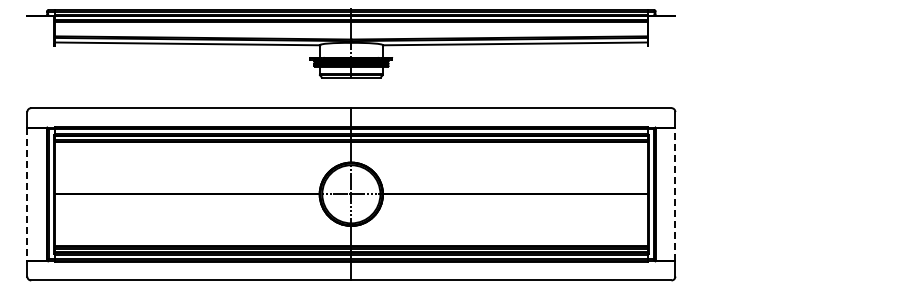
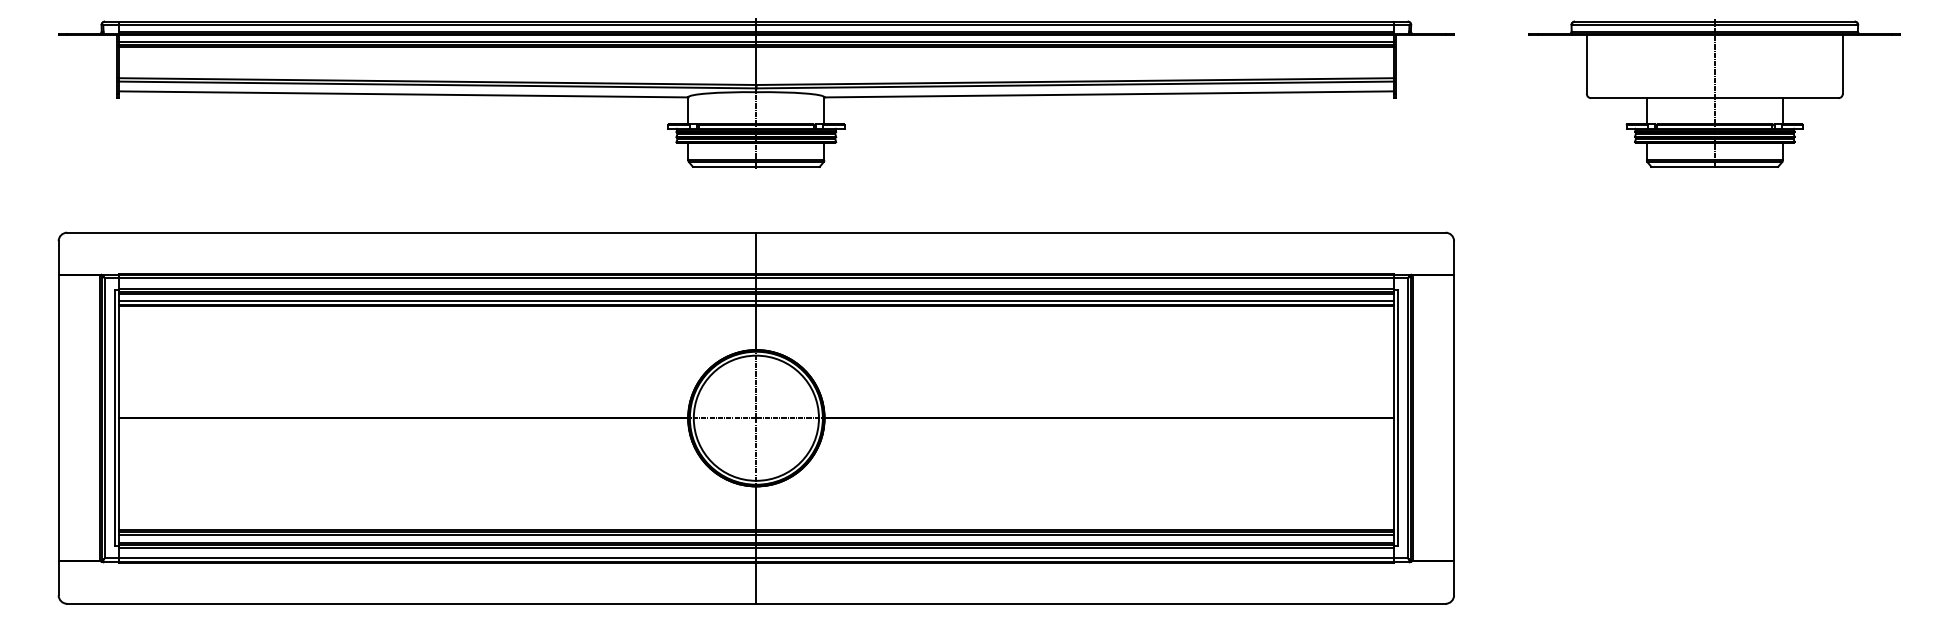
part: (796, 43) -> (1714, 93), added
line: (675, 193) -> (1454, 416), dashed -> solid
line: (27, 194) -> (59, 418), dashed -> solid

